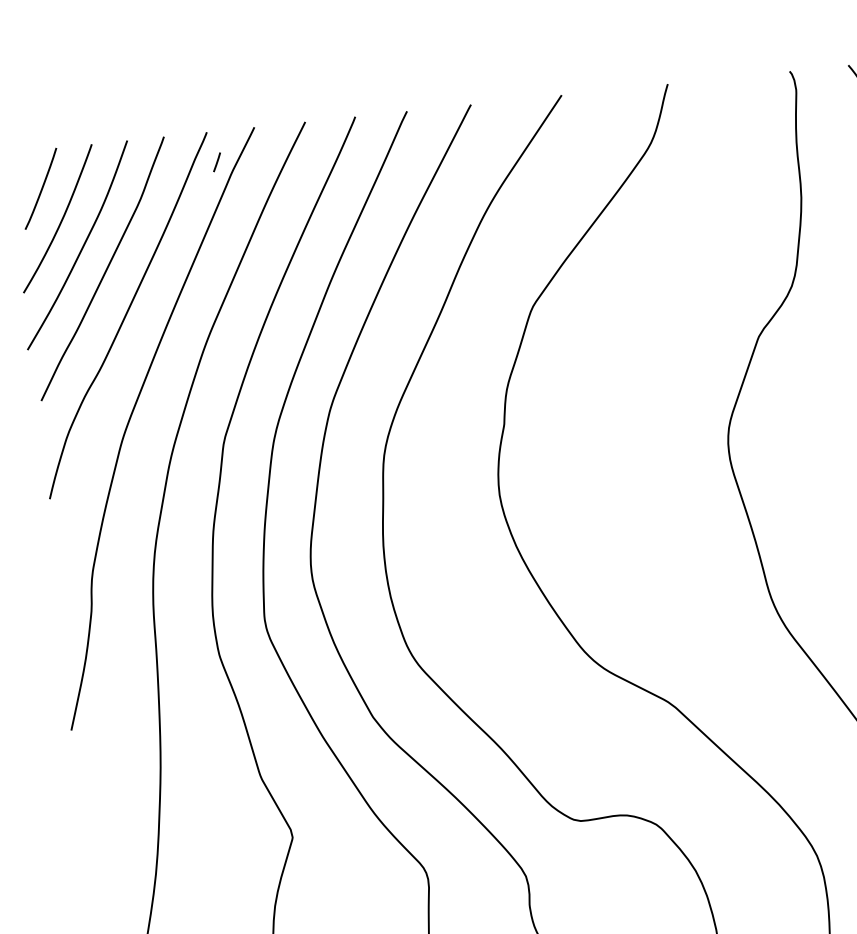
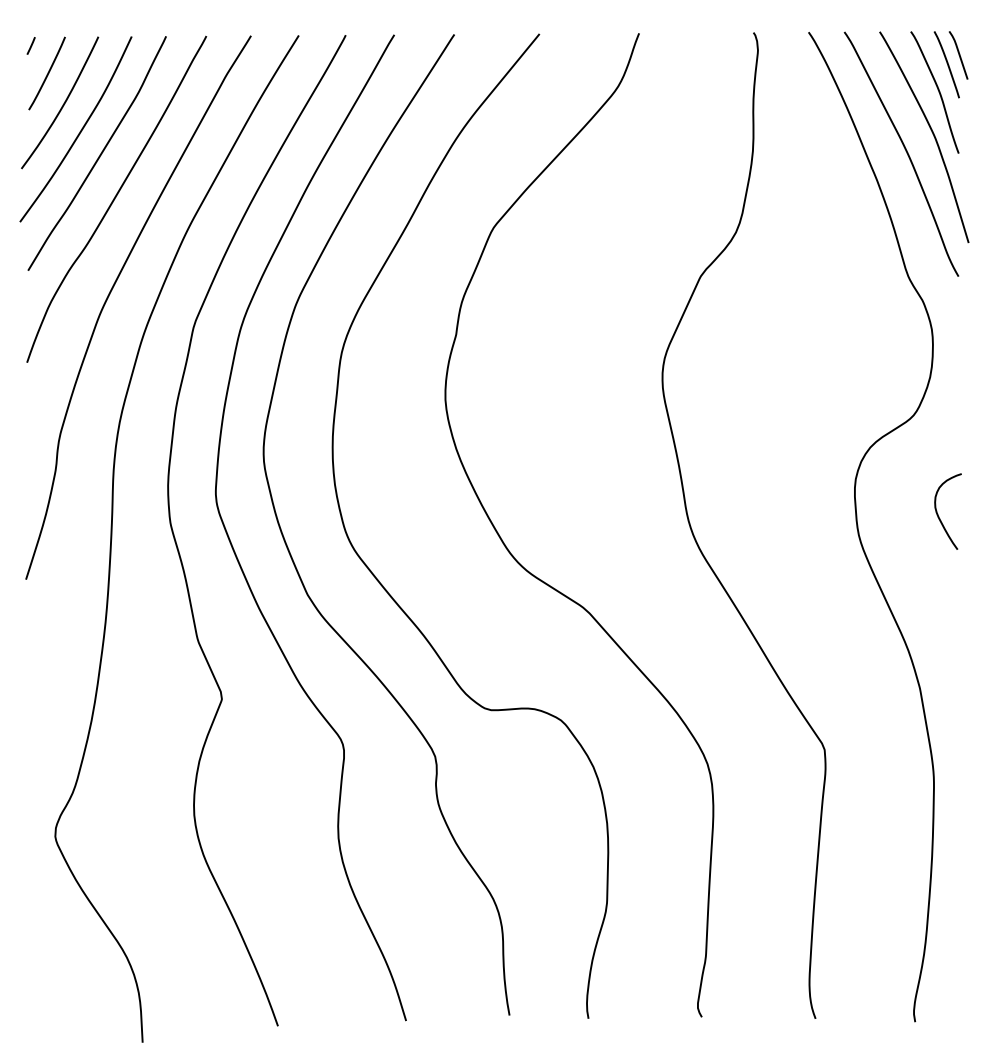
line: (216, 161) -> (30, 45), moved

